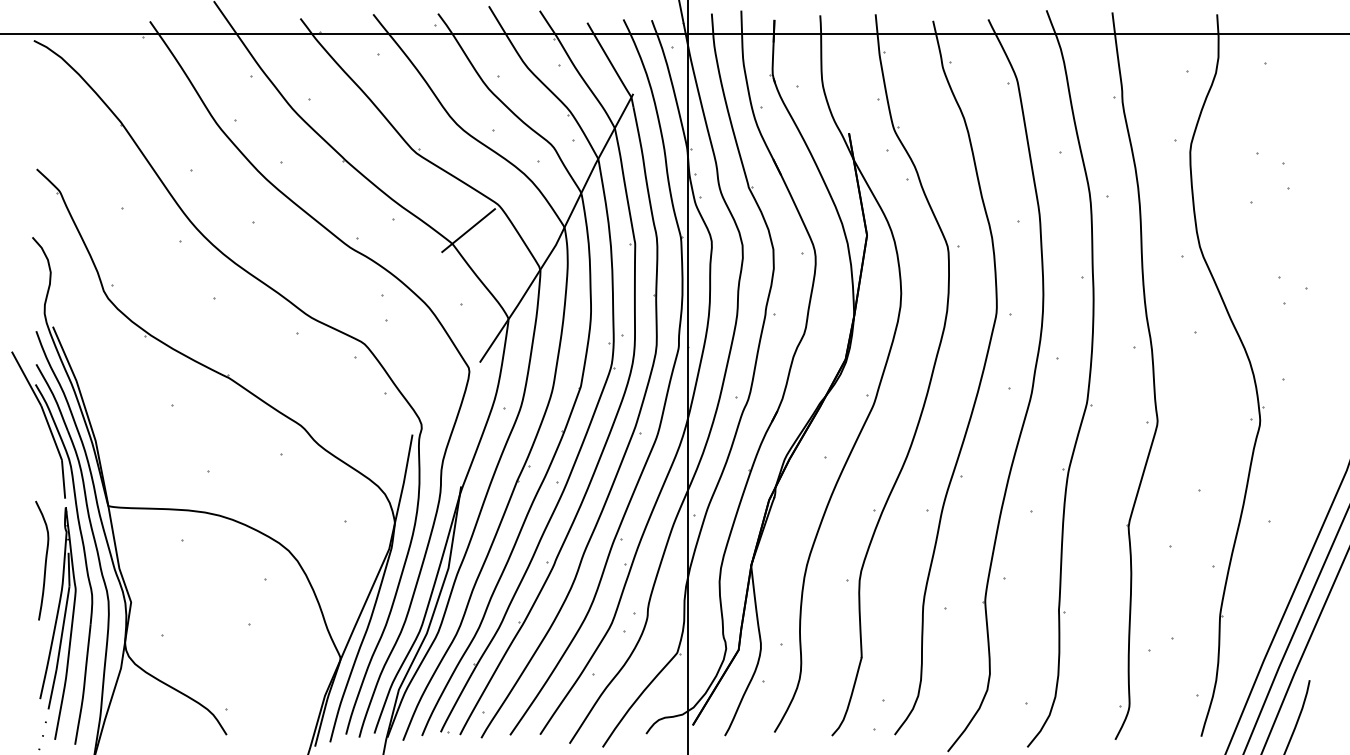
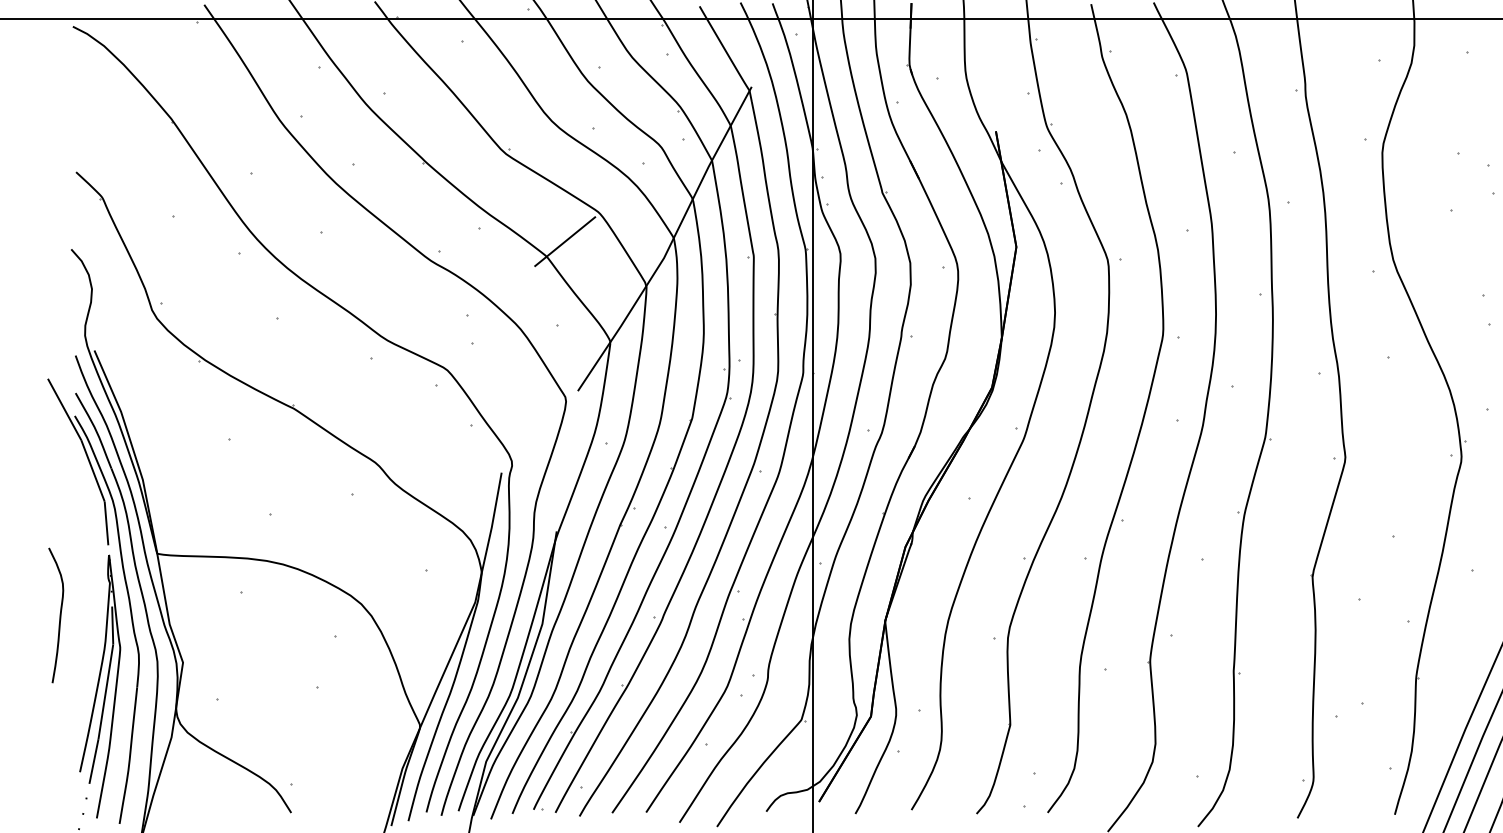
curve: (45, 560) -> (59, 615), moved

